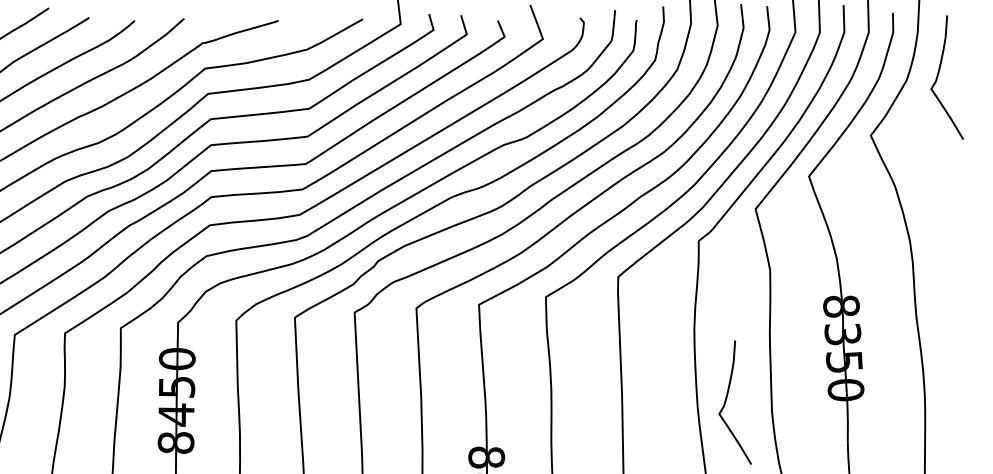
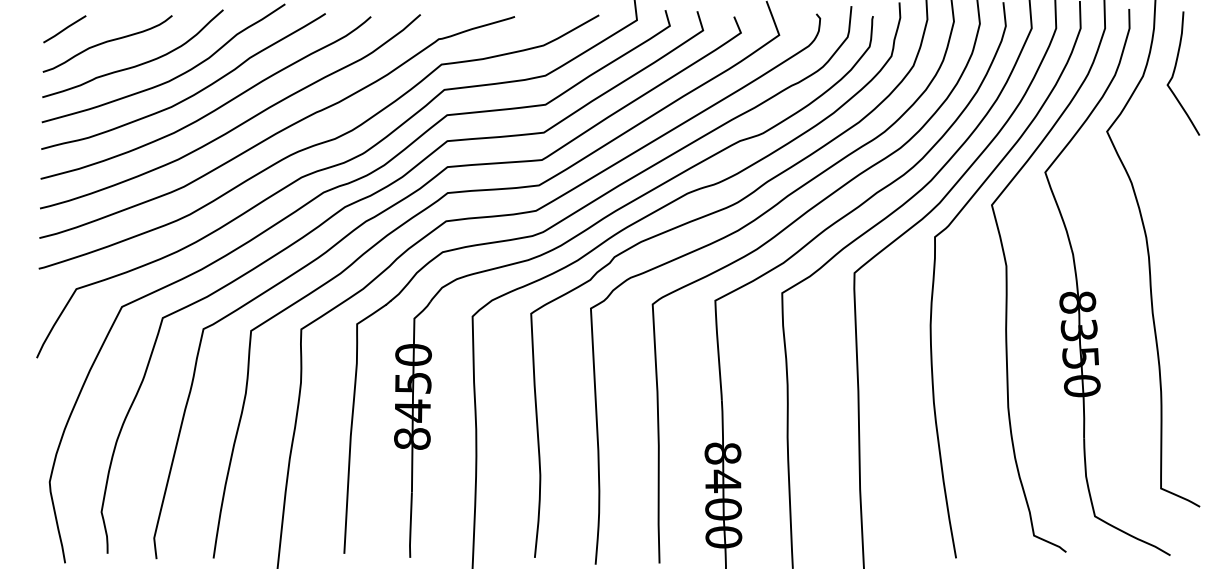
curve: (727, 399) -> (963, 395), removed

